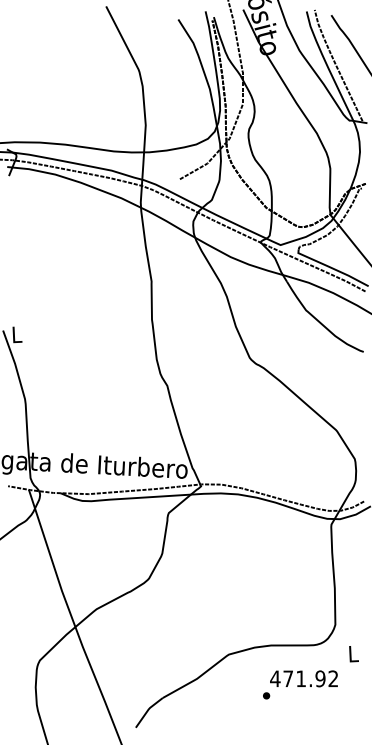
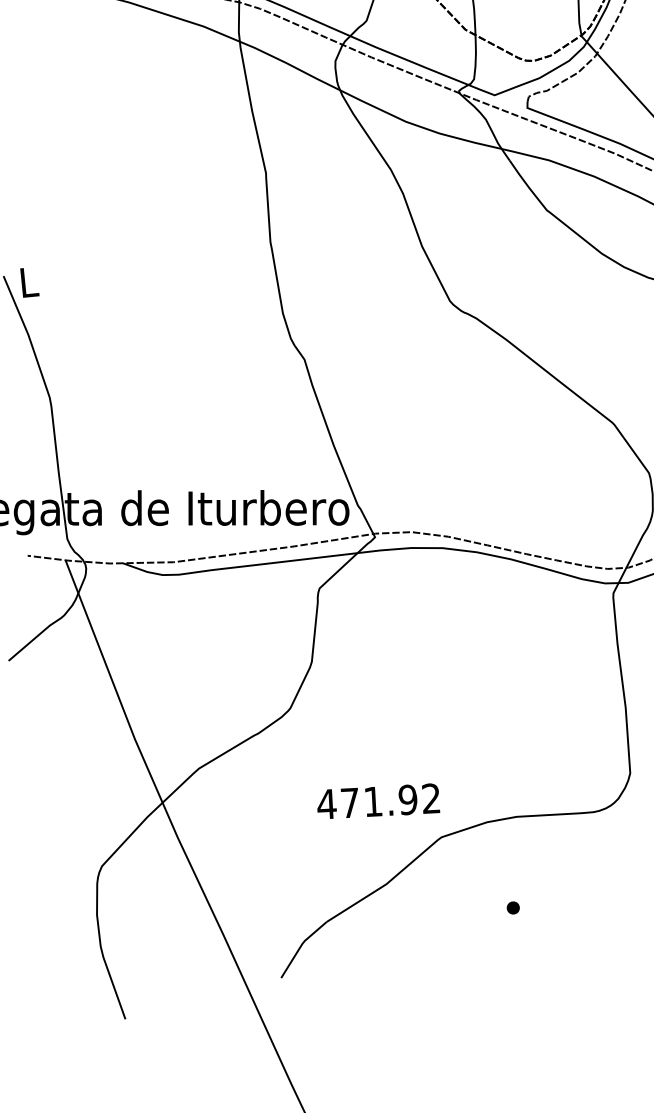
text: (303, 678) -> (377, 800), moved

